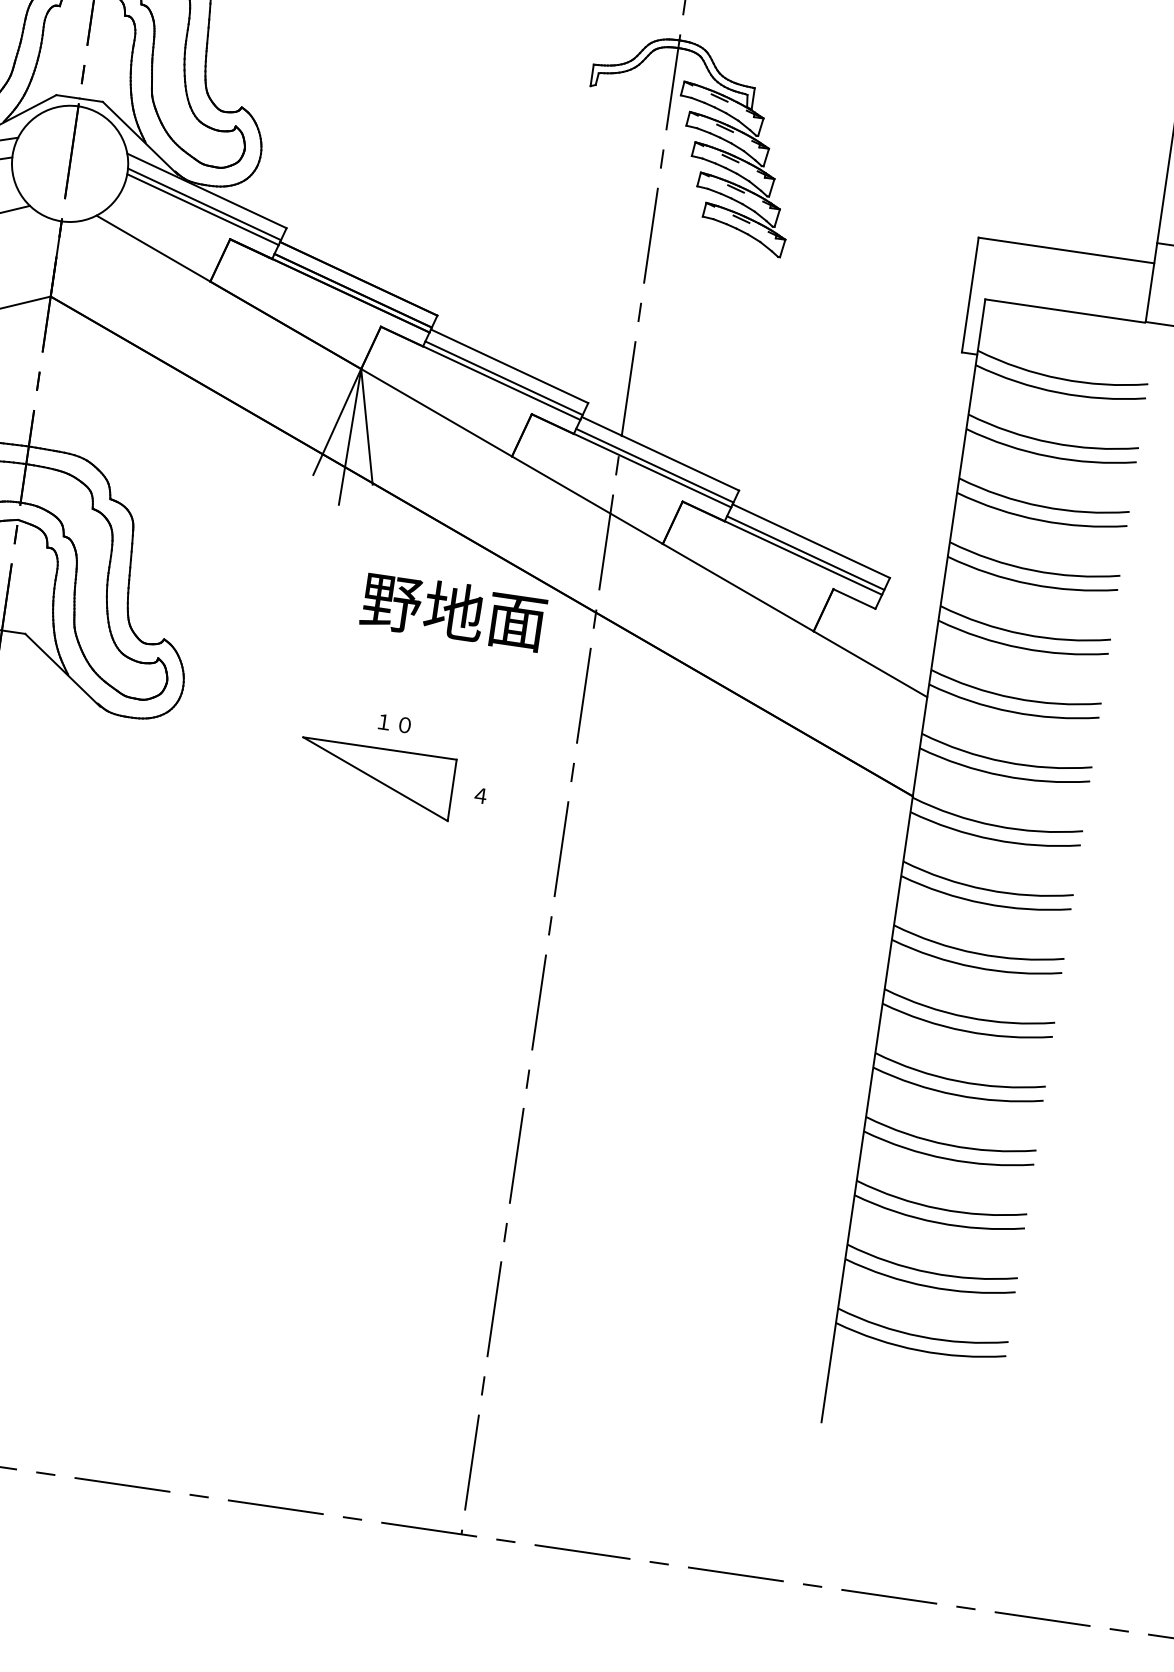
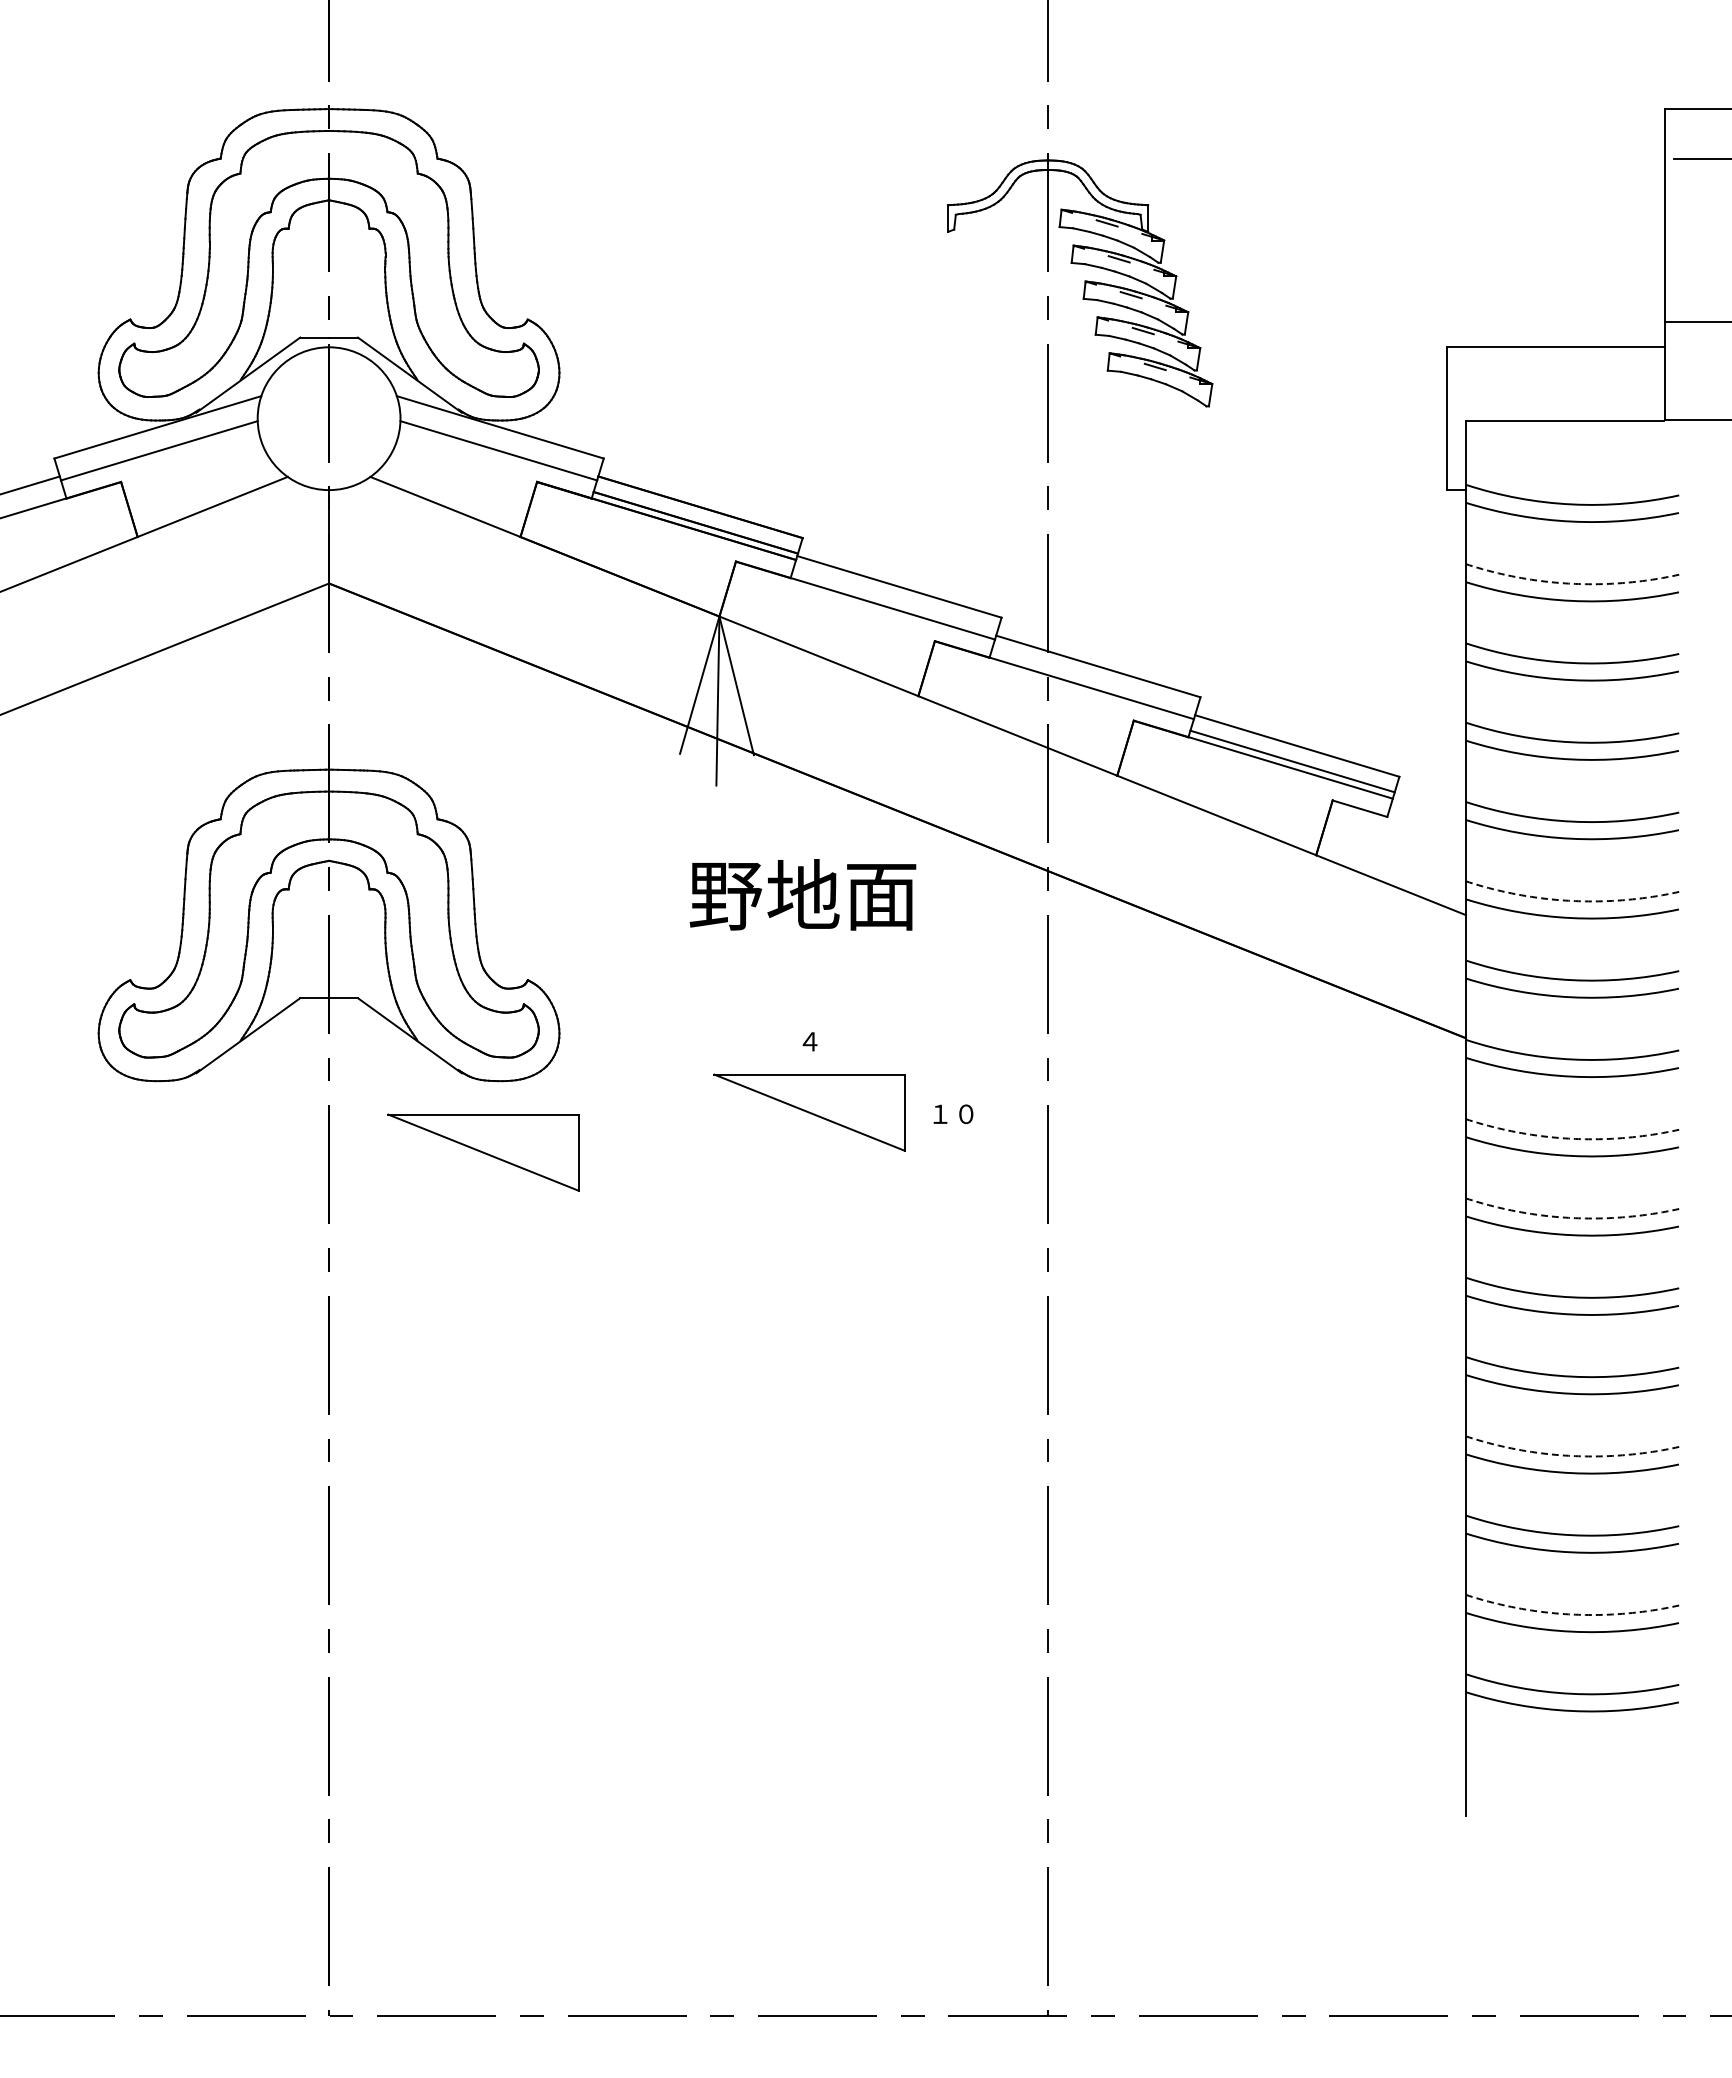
line: (204, 204) -> (499, 444), removed
line: (503, 378) -> (894, 602), removed
arc: (1051, 442) -> (1571, 583), solid -> dashed
line: (654, 465) -> (1093, 681), removed
text: (453, 611) -> (802, 894), moved
arc: (1013, 697) -> (1571, 900), solid -> dashed
text: (394, 723) -> (822, 1041), １０ -> ４
part: (108, 772) -> (483, 1152), added
text: (491, 797) -> (953, 1114), ４ -> １０
arc: (986, 889) -> (1571, 1138), solid -> dashed
arc: (976, 953) -> (1571, 1218), solid -> dashed
arc: (948, 1144) -> (1571, 1455), solid -> dashed
arc: (930, 1272) -> (1571, 1614), solid -> dashed

